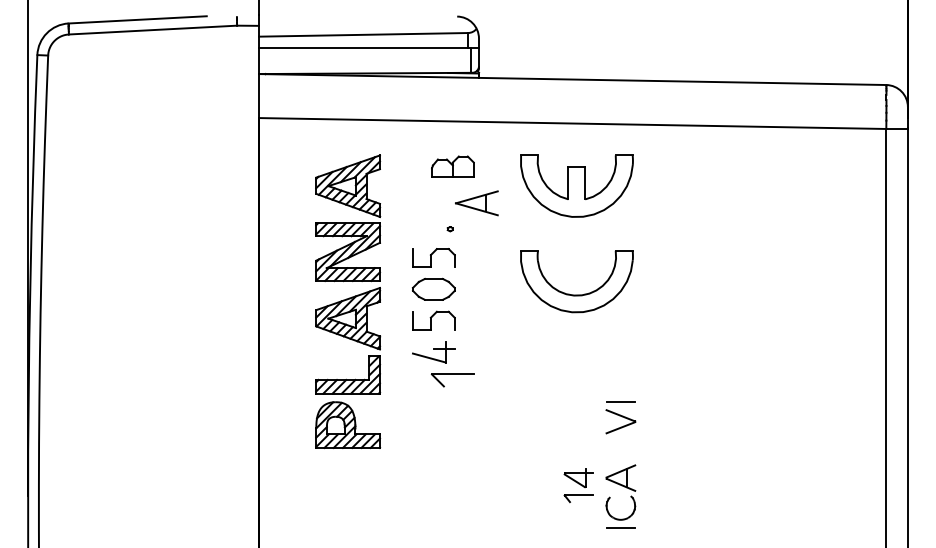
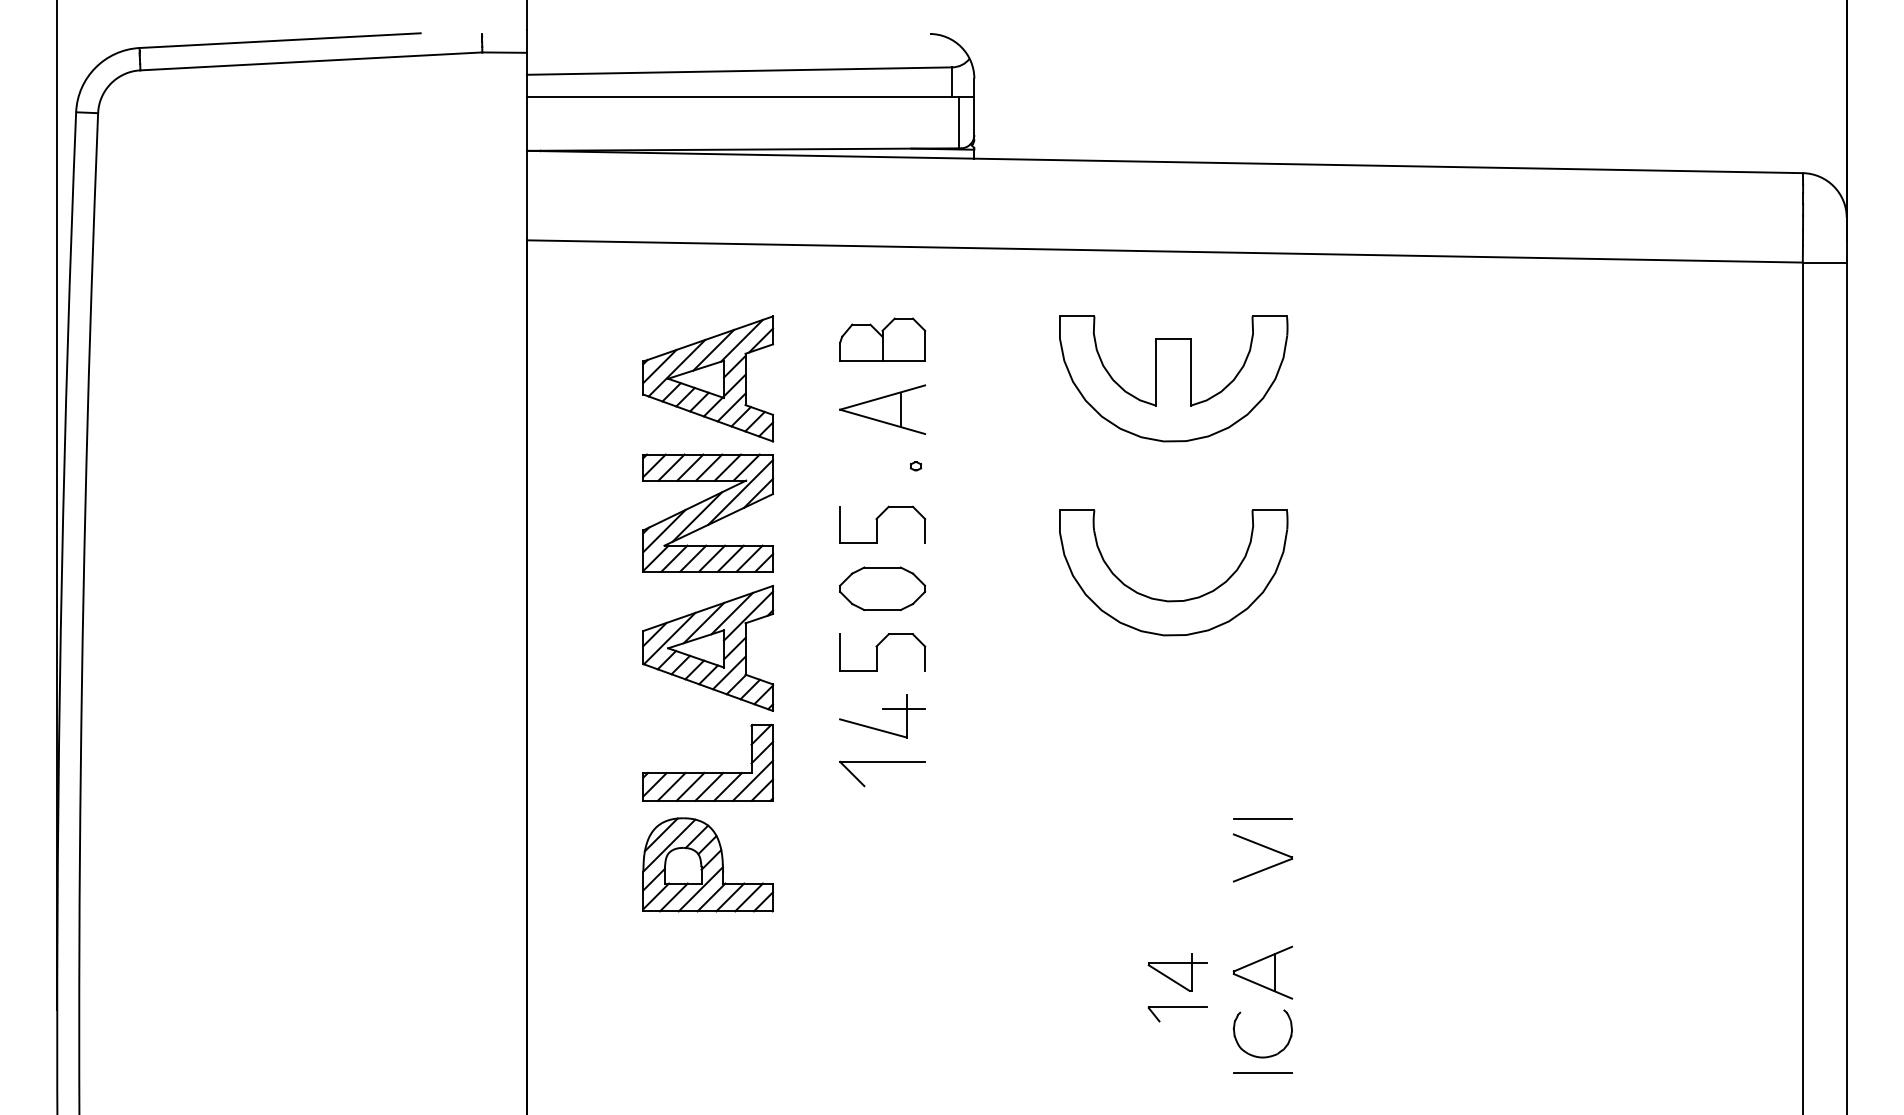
part: (452, 166) -> (881, 338), moved
part: (476, 203) -> (881, 410), moved
part: (452, 380) -> (881, 774), moved

